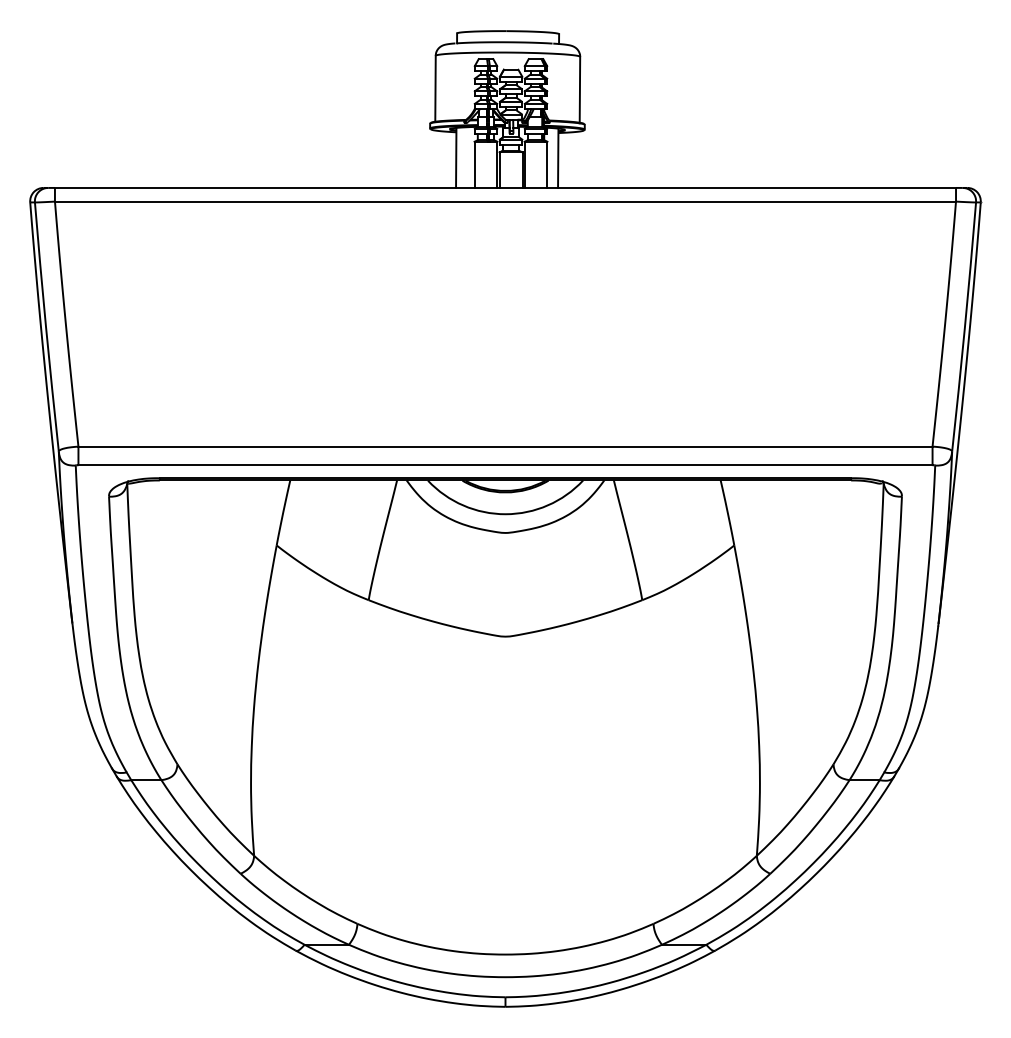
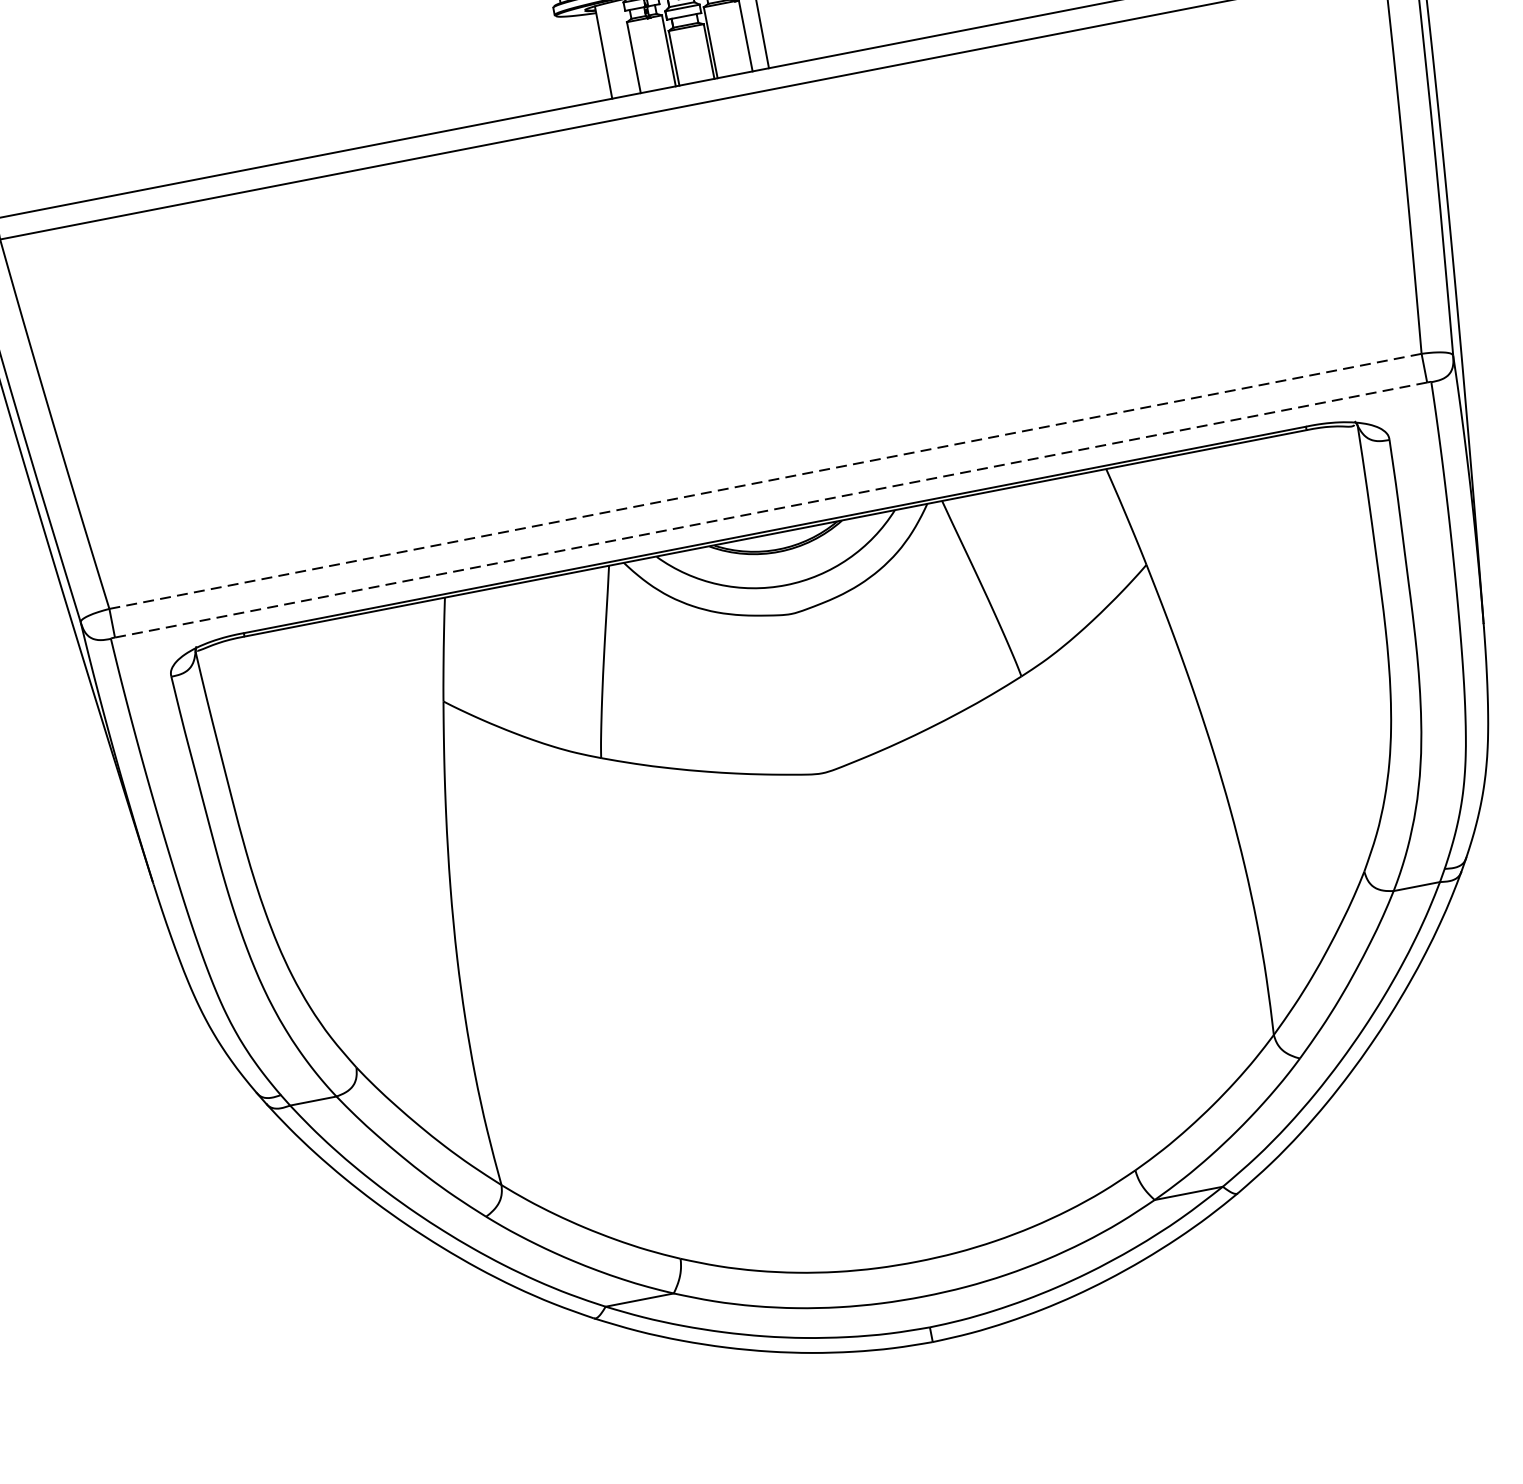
line: (506, 446) -> (766, 480), solid -> dashed
line: (505, 465) -> (771, 510), solid -> dashed

